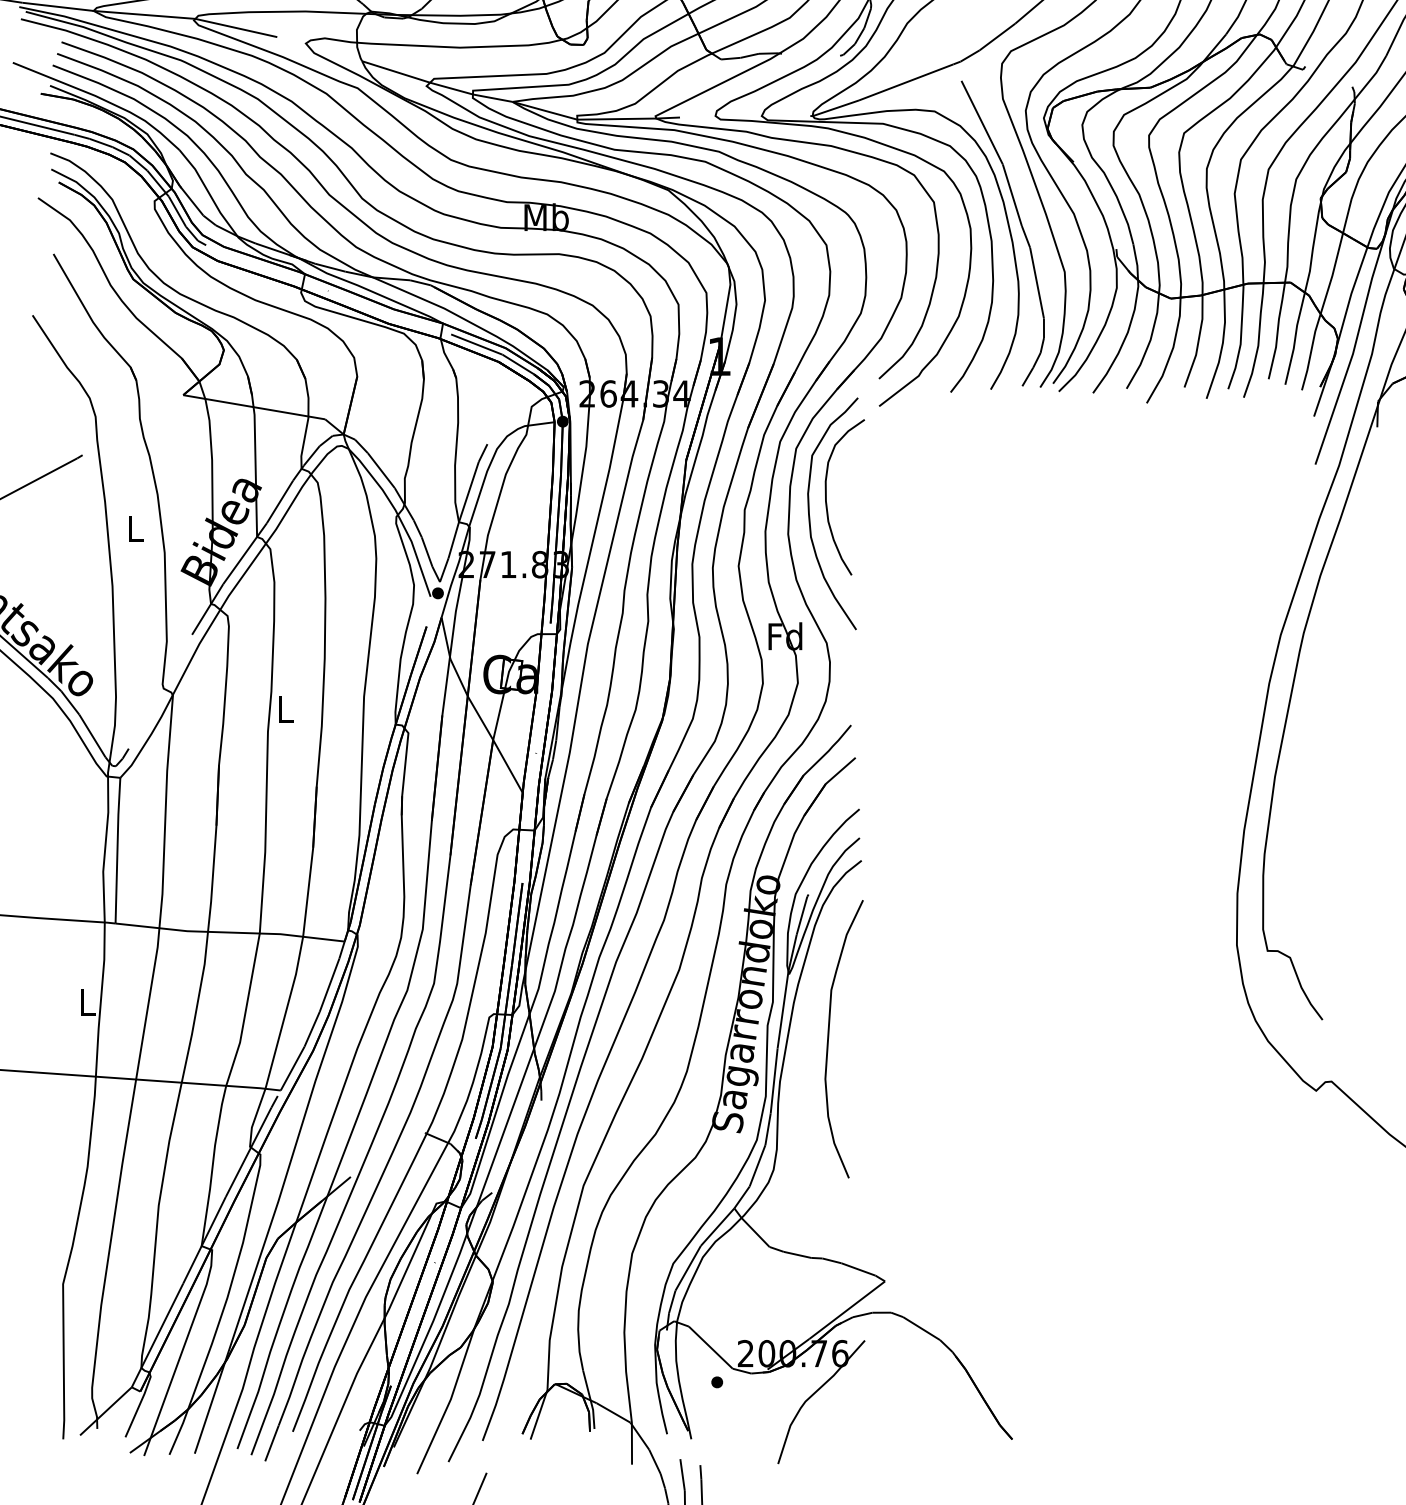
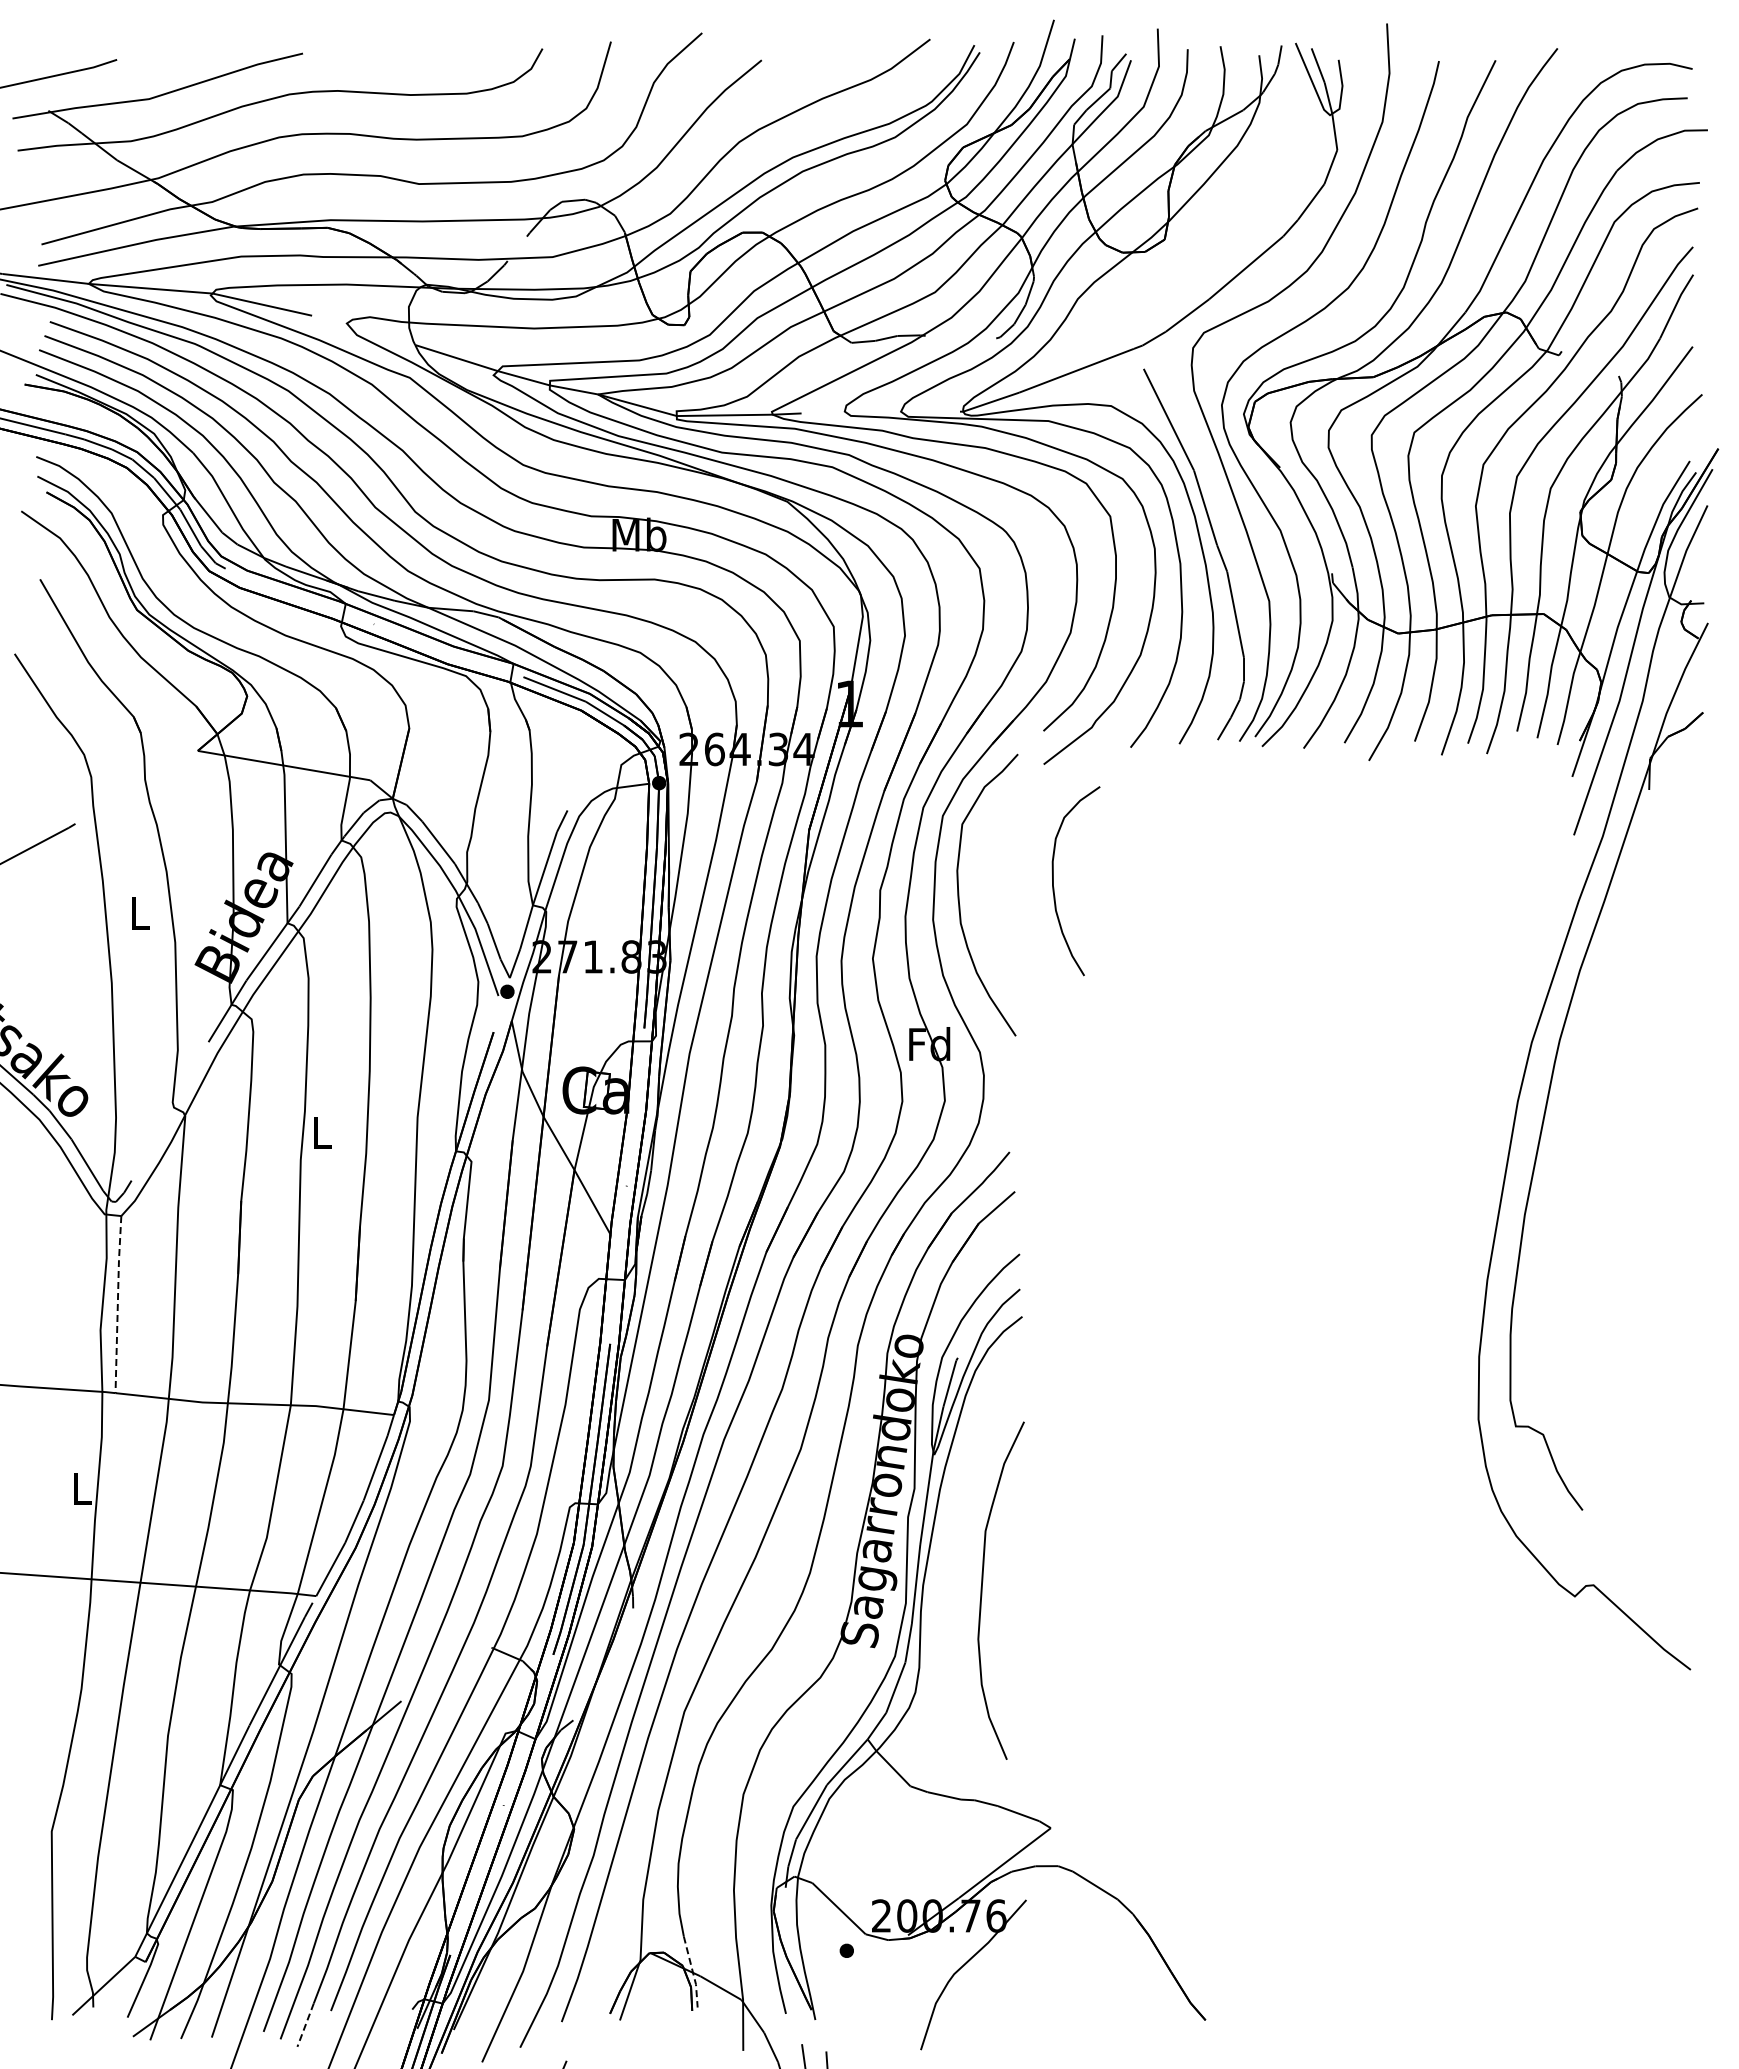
curve: (827, 502) -> (1054, 887), moved
line: (117, 850) -> (117, 1304), solid -> dashed
curve: (828, 1039) -> (982, 1590), moved
line: (591, 1400) -> (693, 1972), solid -> dashed
line: (271, 1443) -> (305, 2025), solid -> dashed

